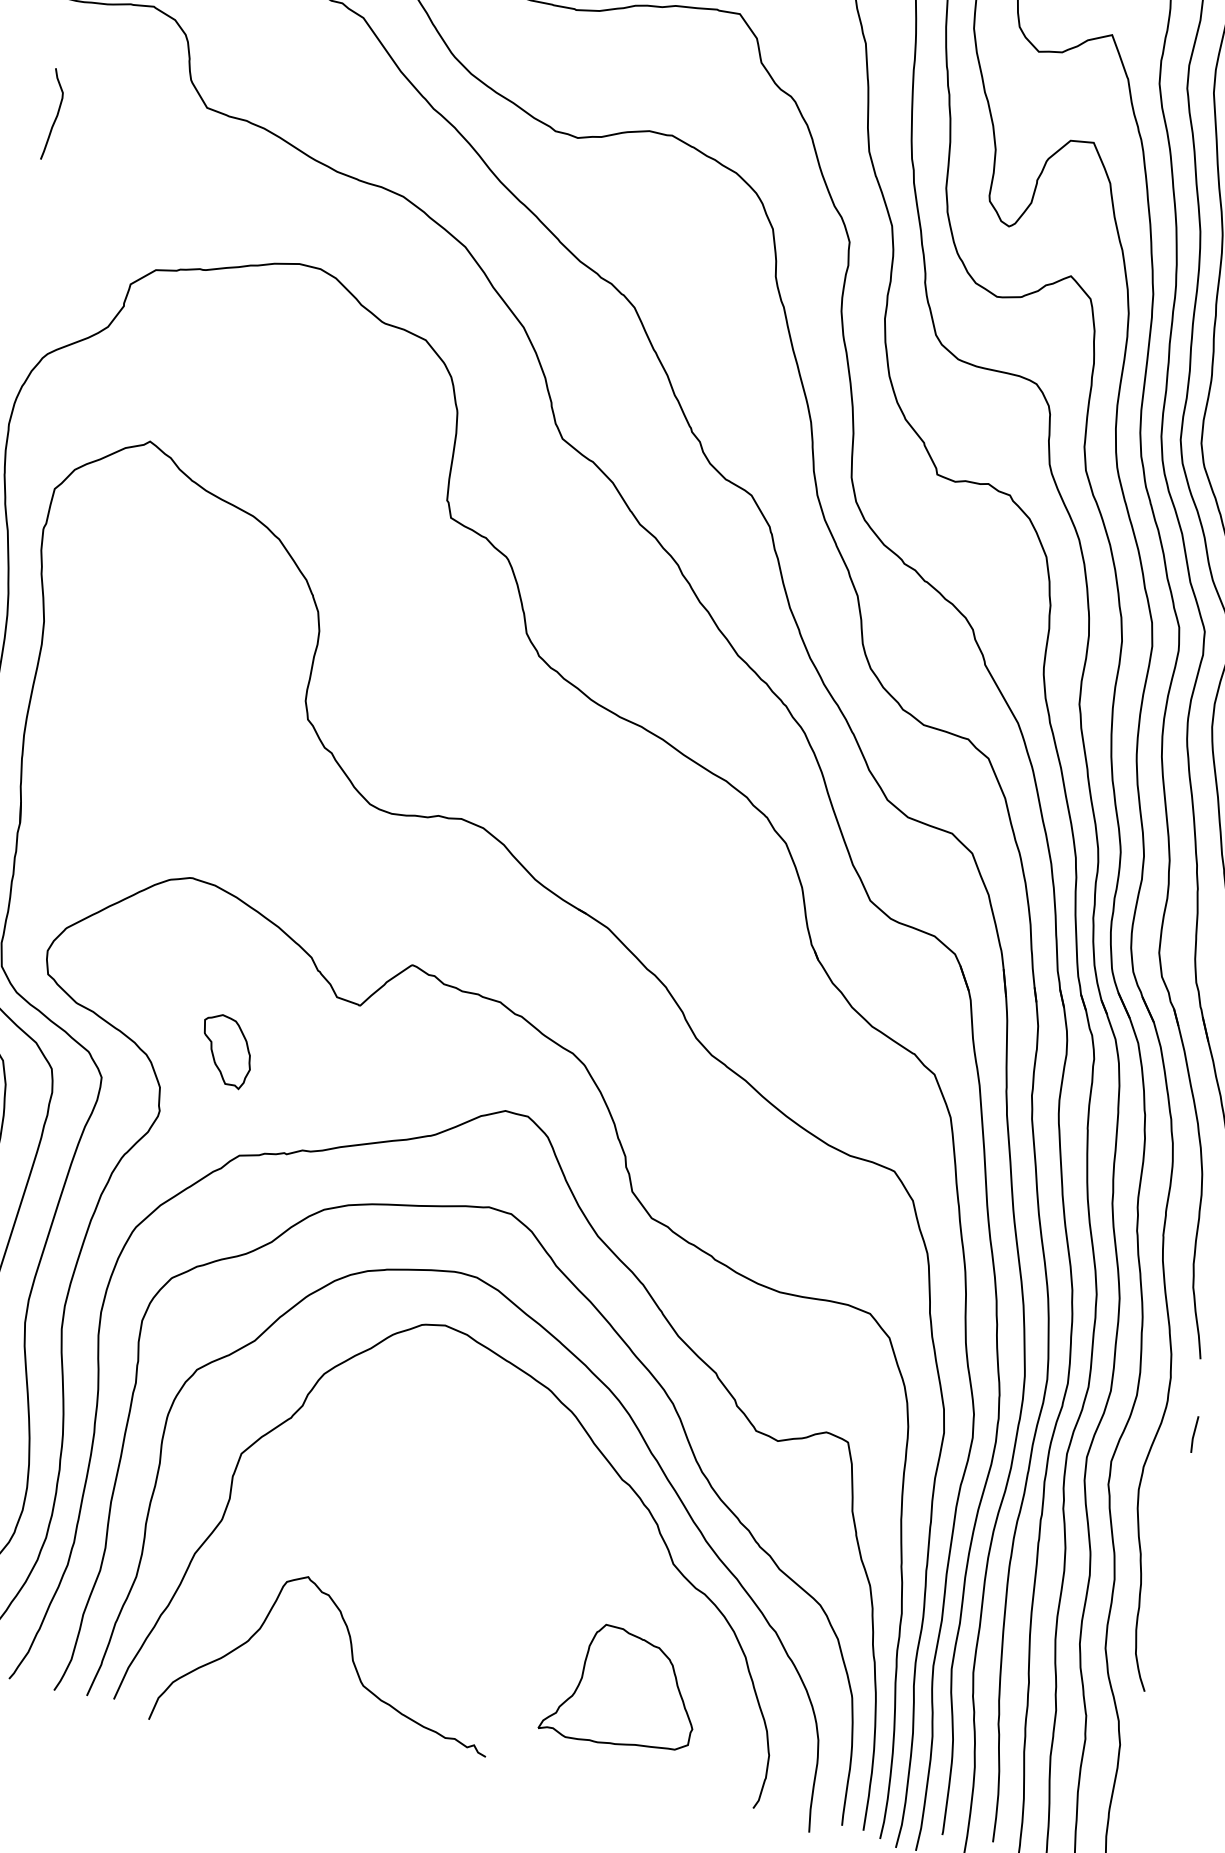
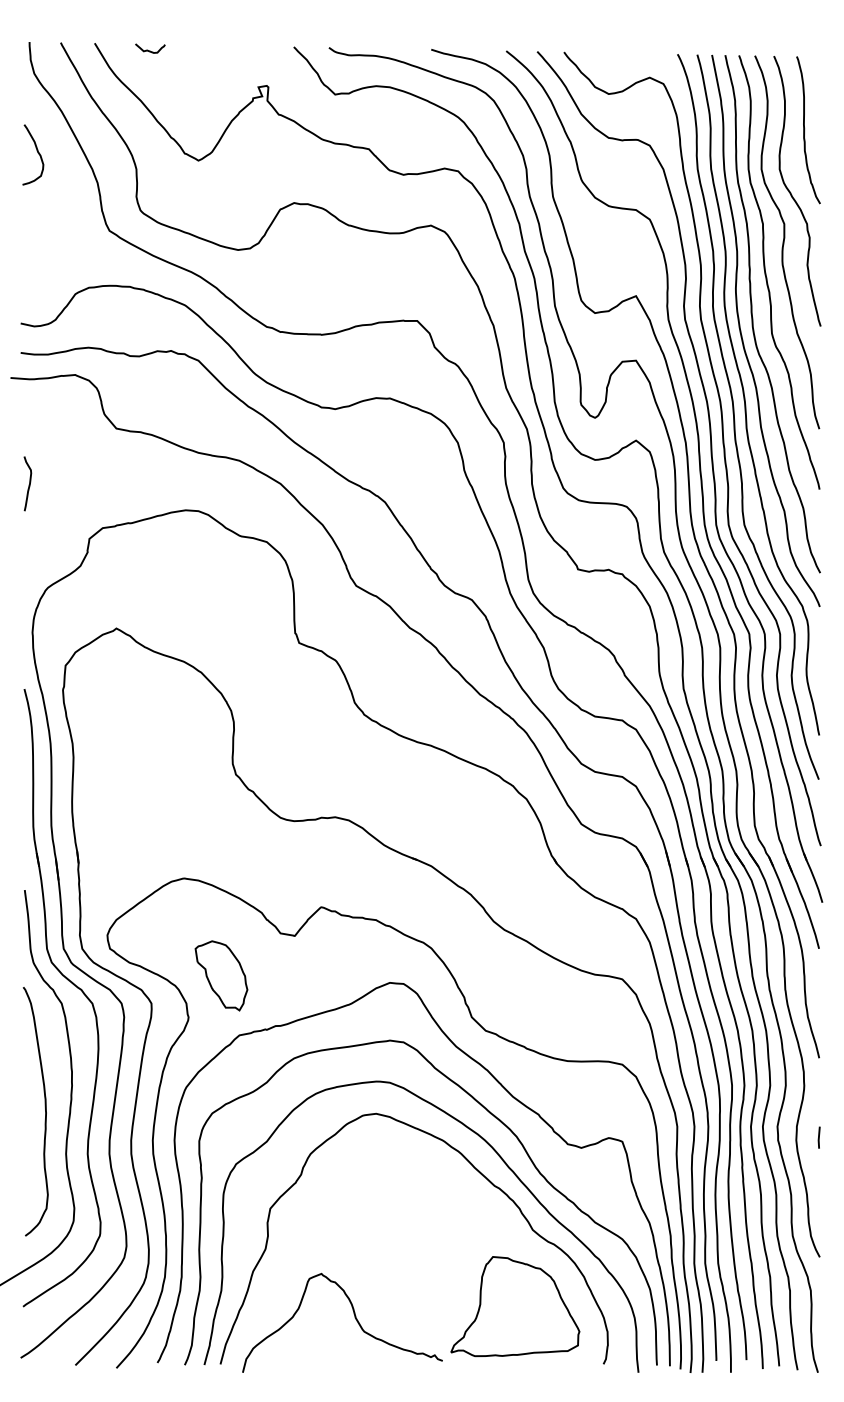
curve: (54, 116) -> (28, 484), moved
part: (226, 1050) -> (221, 975), size x1.67
line: (1193, 1434) -> (818, 1137), moved
part: (622, 1686) -> (515, 1306), size x1.43

